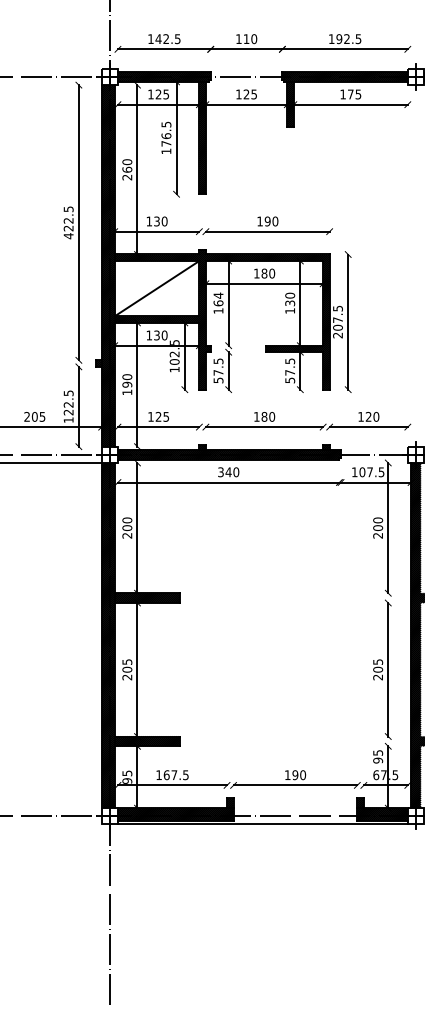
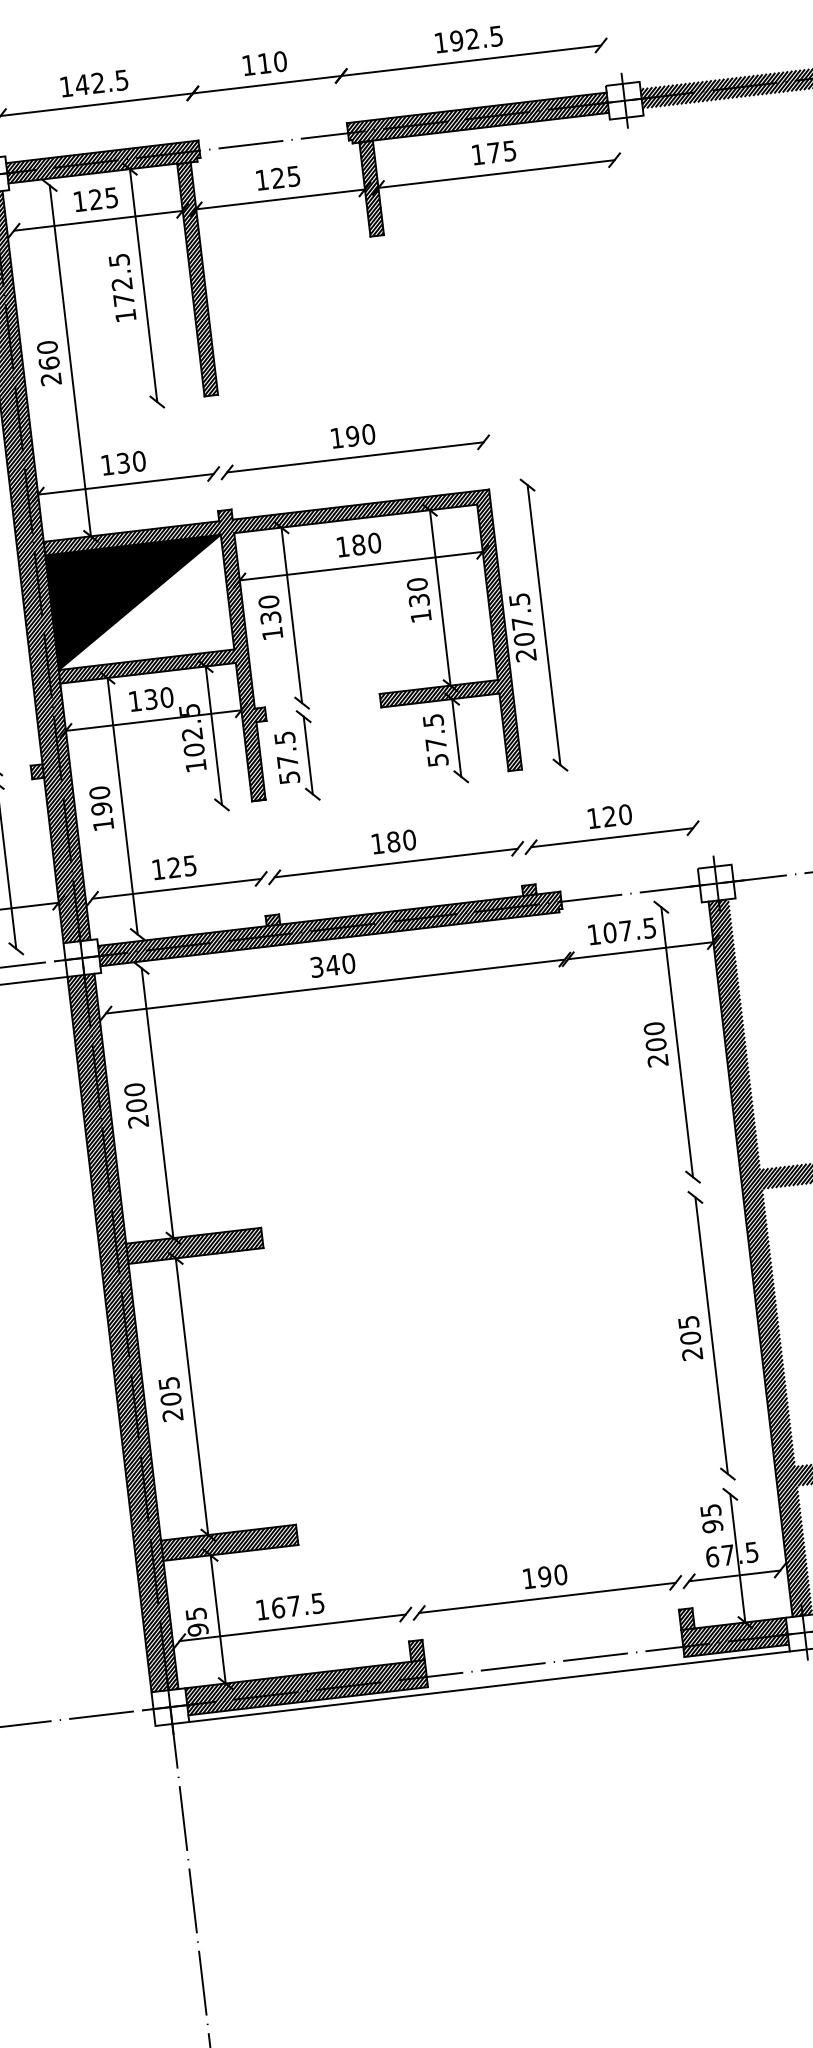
text: (166, 136) -> (122, 284), 176.5 -> 172.5
fill: (156, 288) -> (138, 602), added
text: (218, 299) -> (269, 609), 164 -> 130

